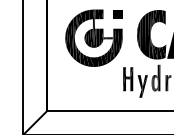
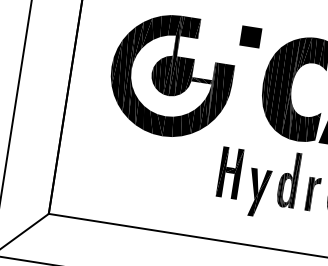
part: (117, 14) -> (249, 37), moved

